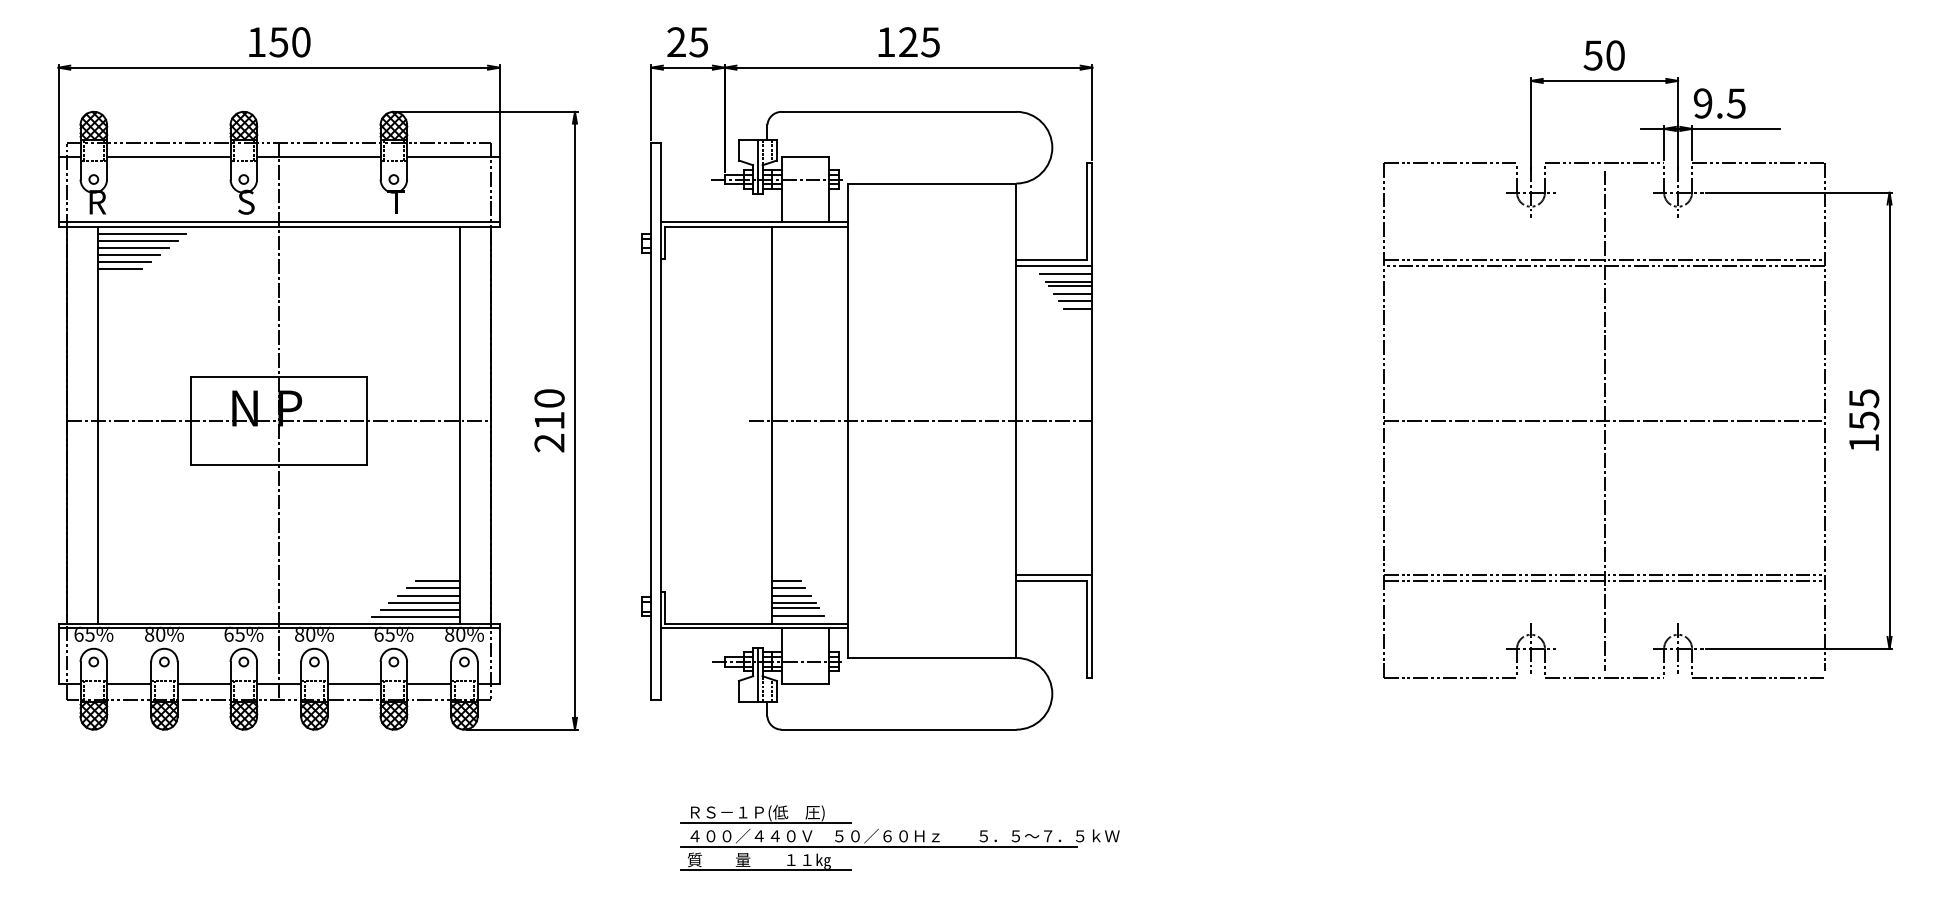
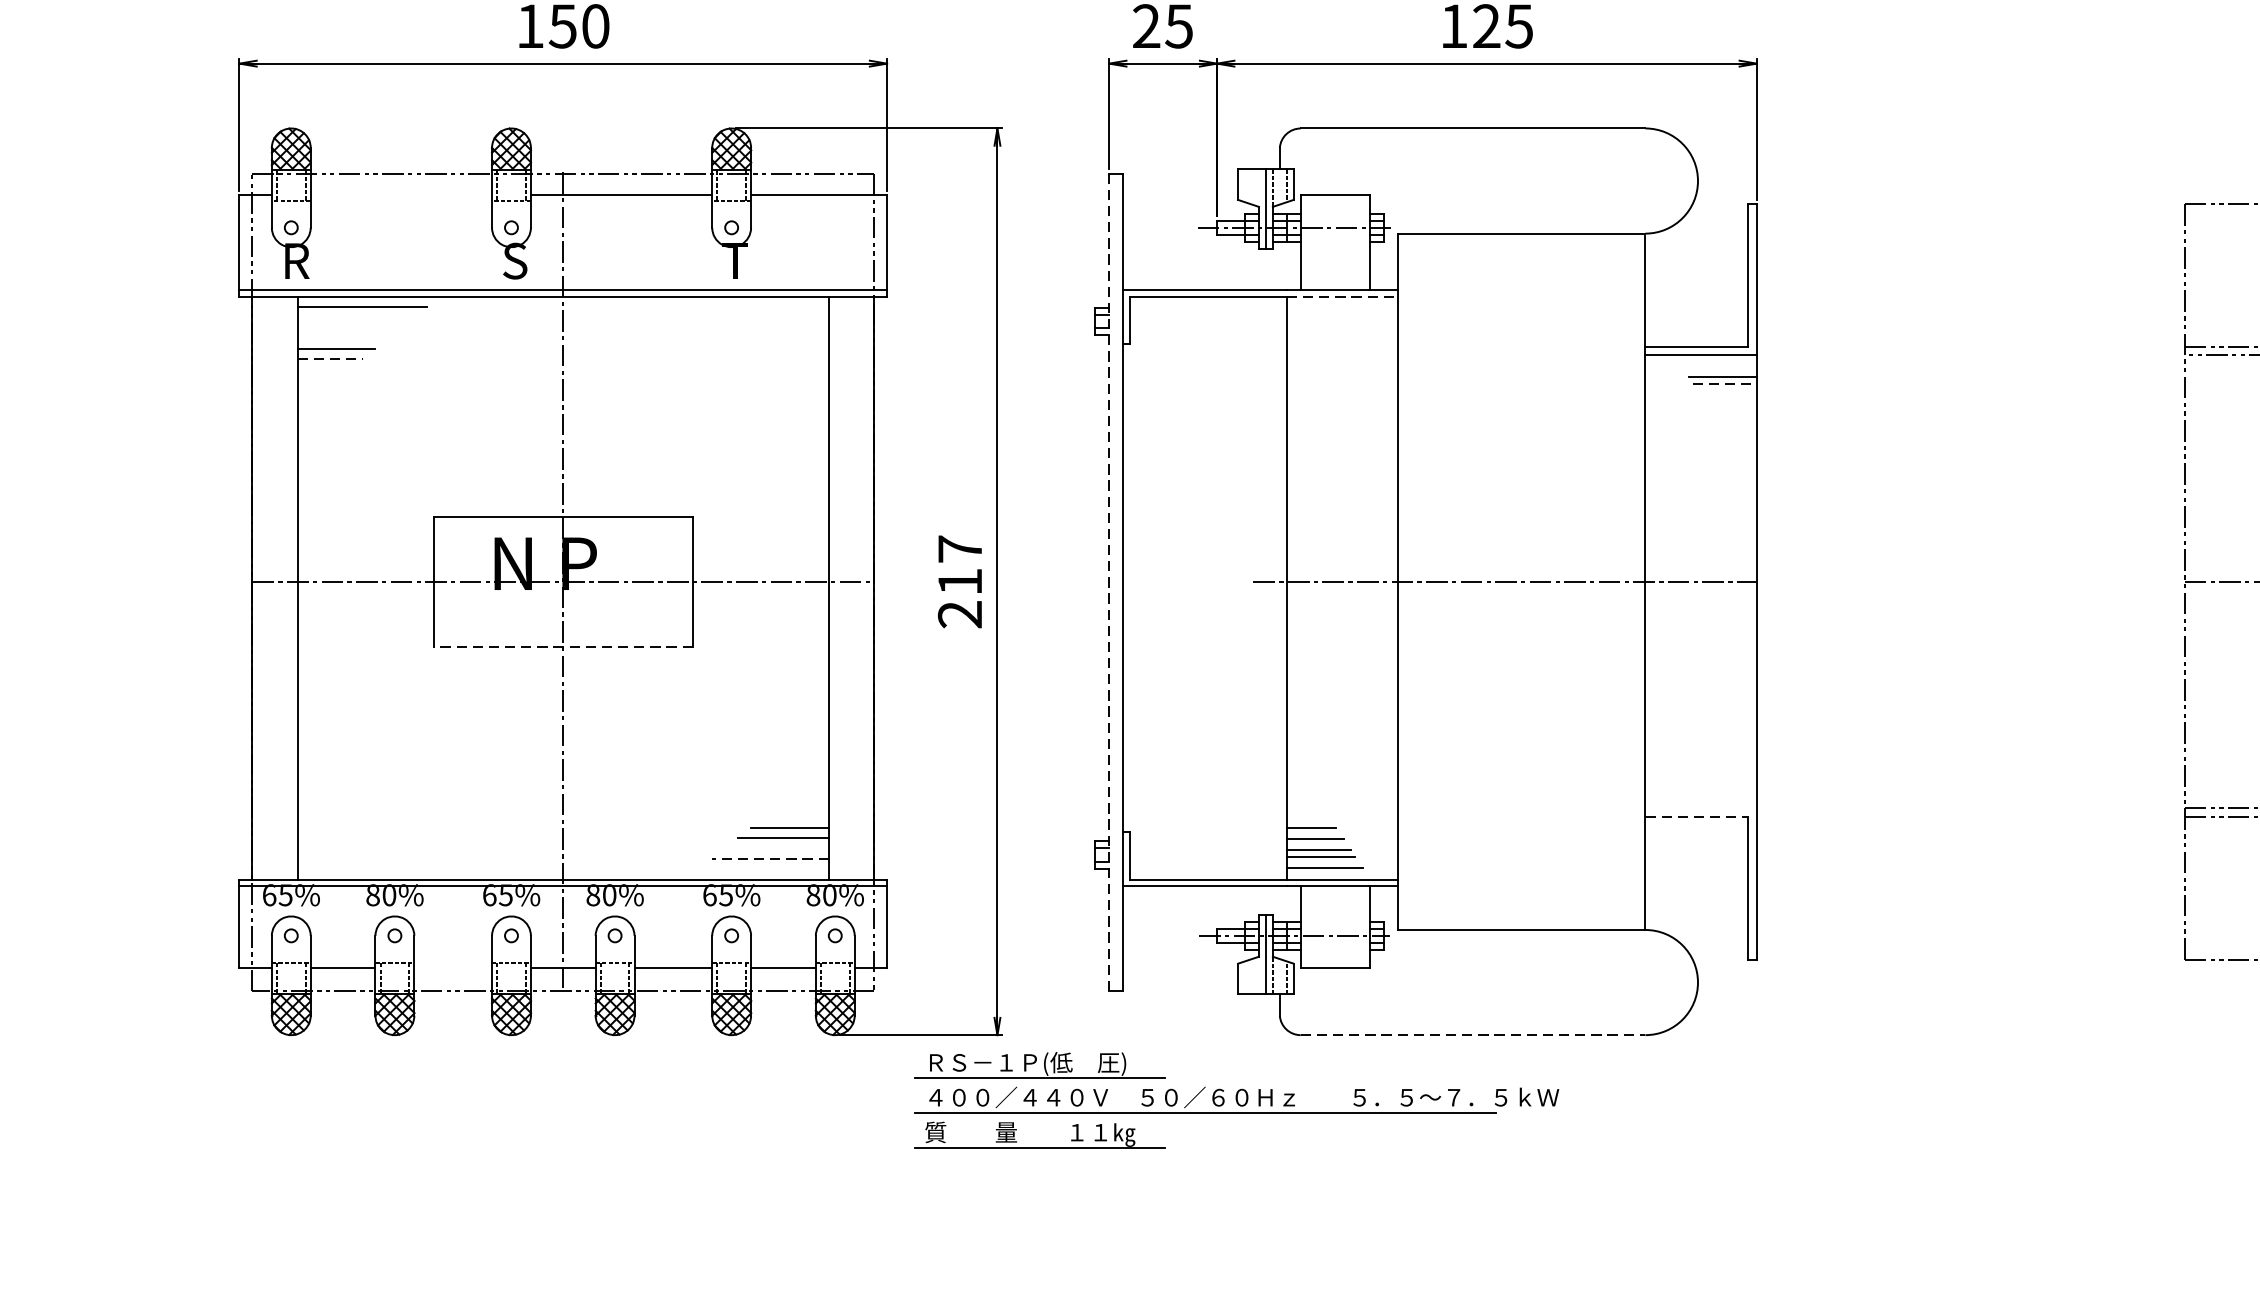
line: (168, 157) -> (400, 195), removed
line: (810, 226) -> (1343, 296), solid -> dashed
line: (137, 240) -> (355, 317), removed
line: (133, 247) -> (349, 327), removed
line: (129, 254) -> (343, 337), removed
line: (120, 268) -> (330, 358), solid -> dashed
line: (1066, 273) -> (1718, 365), removed
line: (1070, 286) -> (1724, 384), solid -> dashed
line: (1072, 293) -> (1727, 395), removed
line: (1075, 301) -> (1732, 406), removed
line: (1077, 309) -> (1734, 418), removed
text: (549, 398) -> (960, 549), 210 -> 217
line: (651, 420) -> (1109, 581), solid -> dashed
line: (278, 464) -> (562, 646), solid -> dashed
line: (1054, 575) -> (1701, 808), removed
line: (786, 580) -> (1307, 816), removed
line: (437, 581) -> (795, 817), removed
line: (1052, 581) -> (1698, 817), solid -> dashed
line: (424, 602) -> (776, 848), removed
line: (420, 609) -> (770, 858), solid -> dashed
line: (415, 616) -> (763, 869), removed
line: (203, 684) -> (452, 968), removed
line: (899, 729) -> (1473, 1034), solid -> dashed
part: (899, 837) -> (1235, 1099), moved

